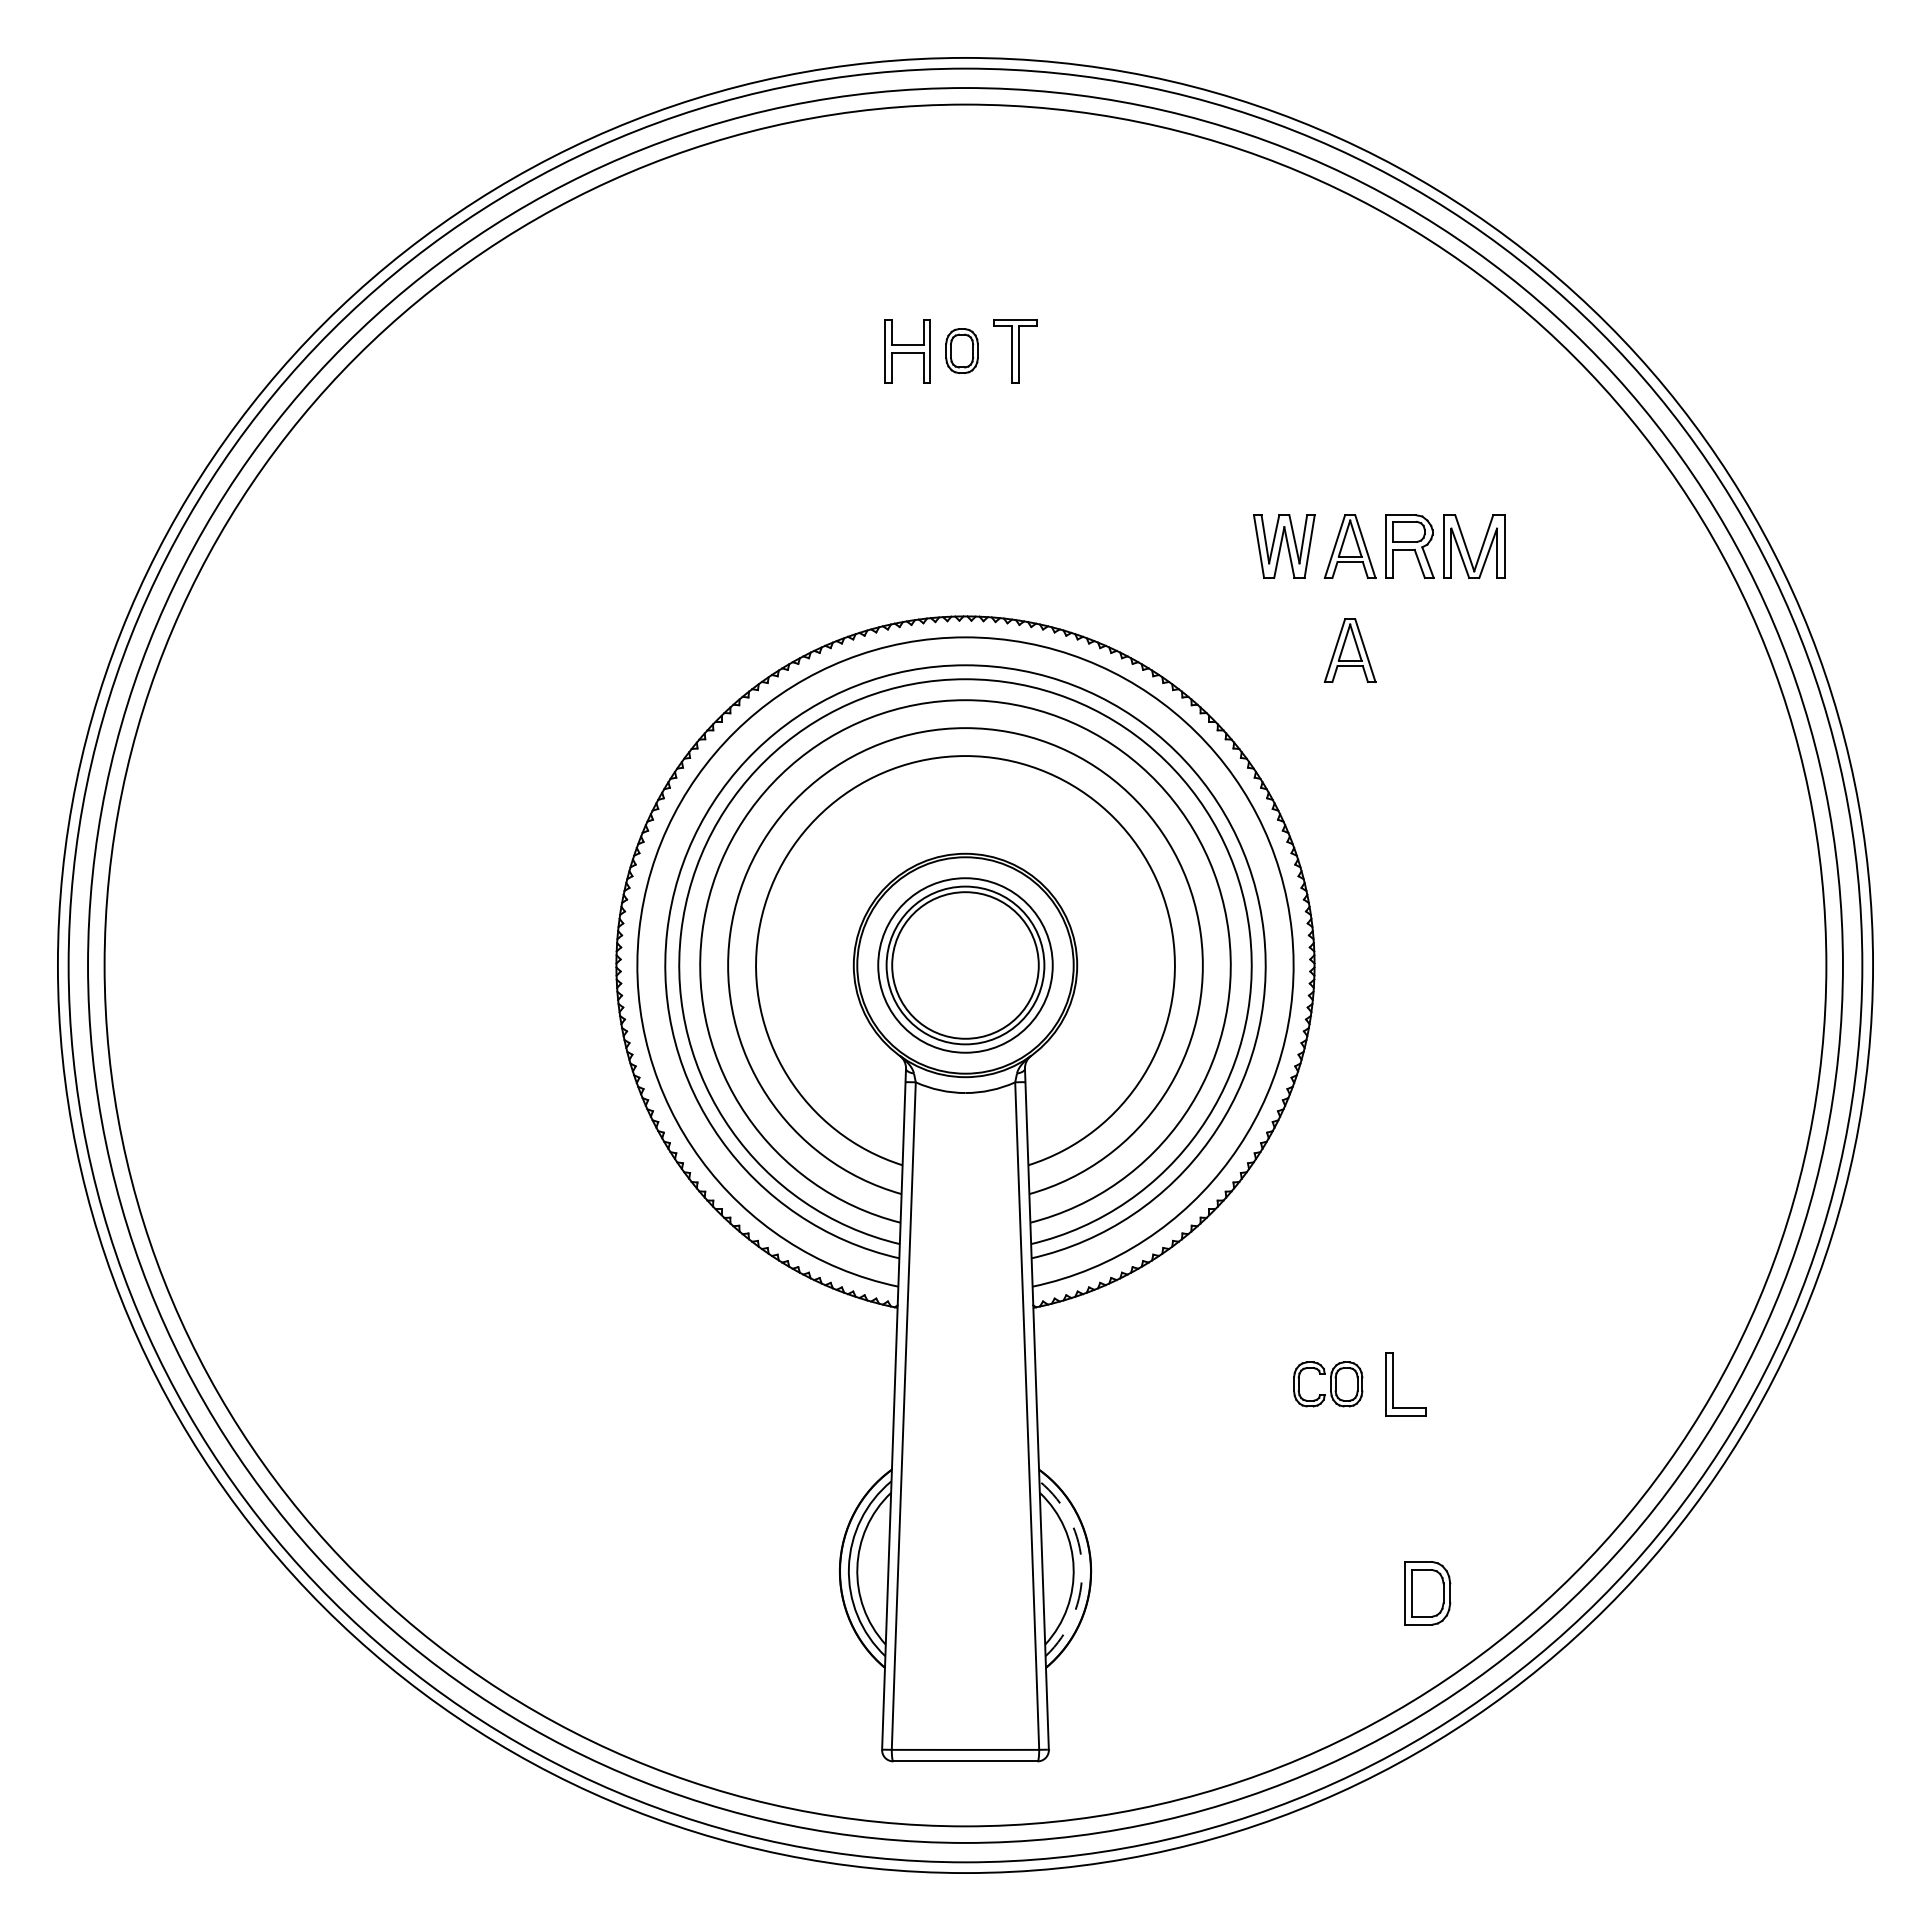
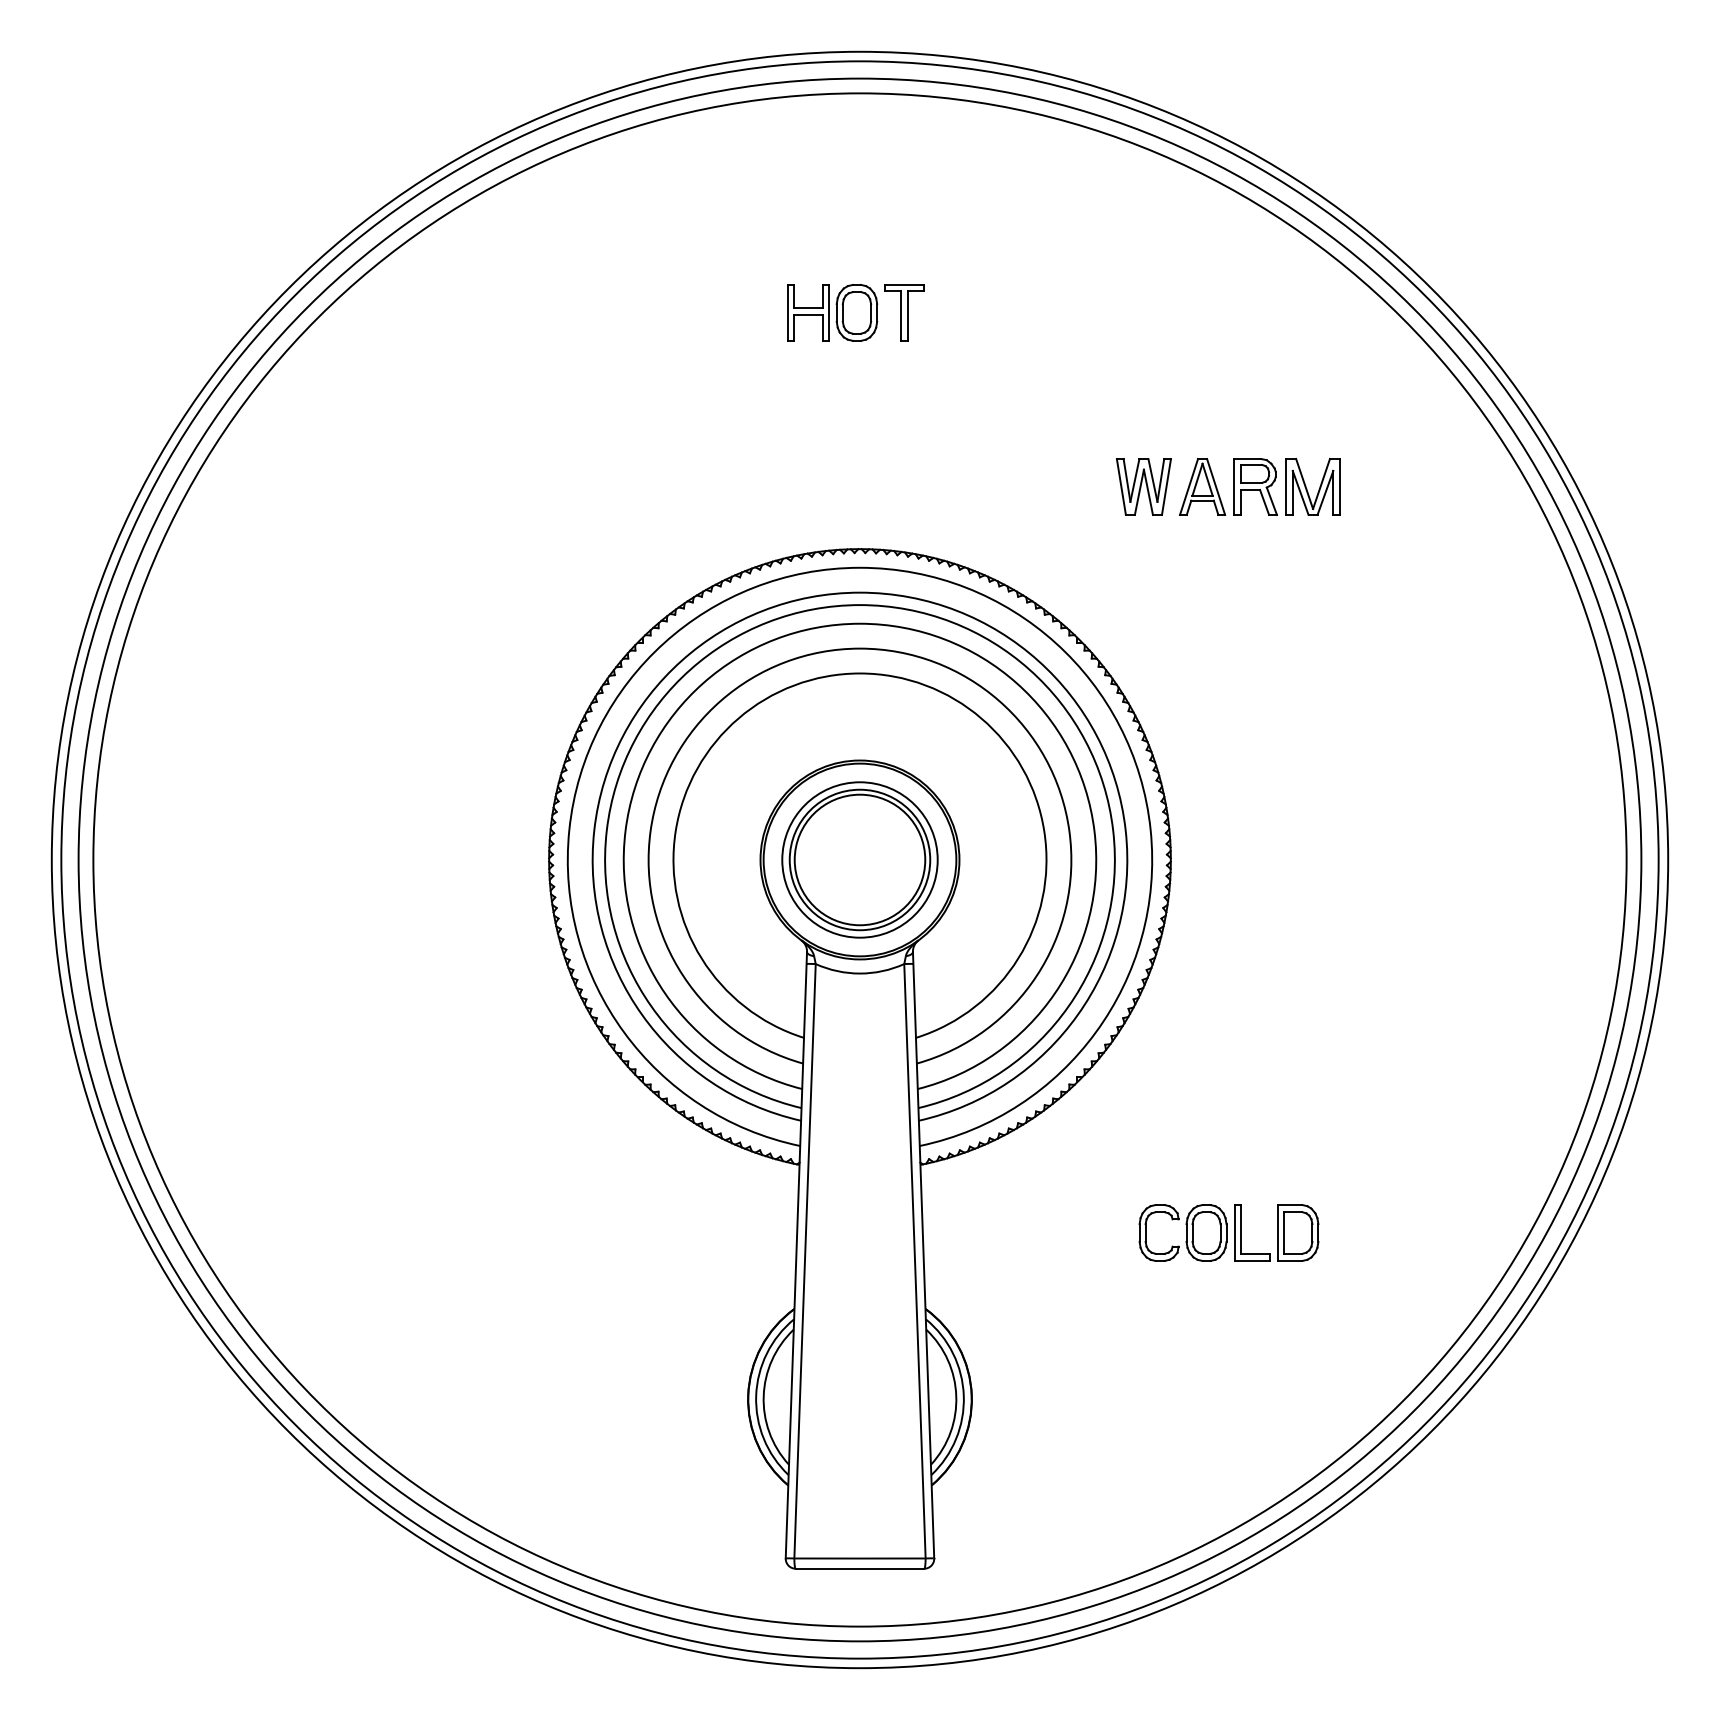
part: (961, 350) -> (856, 312), size x1.43
part: (1349, 650) -> (1201, 579), removed
part: (1327, 1384) -> (1182, 1233), size x1.43
arc: (1082, 1567) -> (964, 1396), dashed -> solid
part: (1427, 1593) -> (1298, 1233), moved

